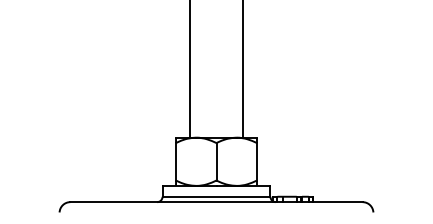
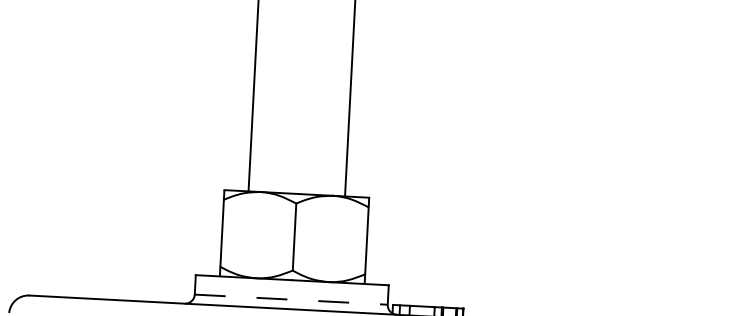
line: (216, 196) -> (291, 299), solid -> dashed

